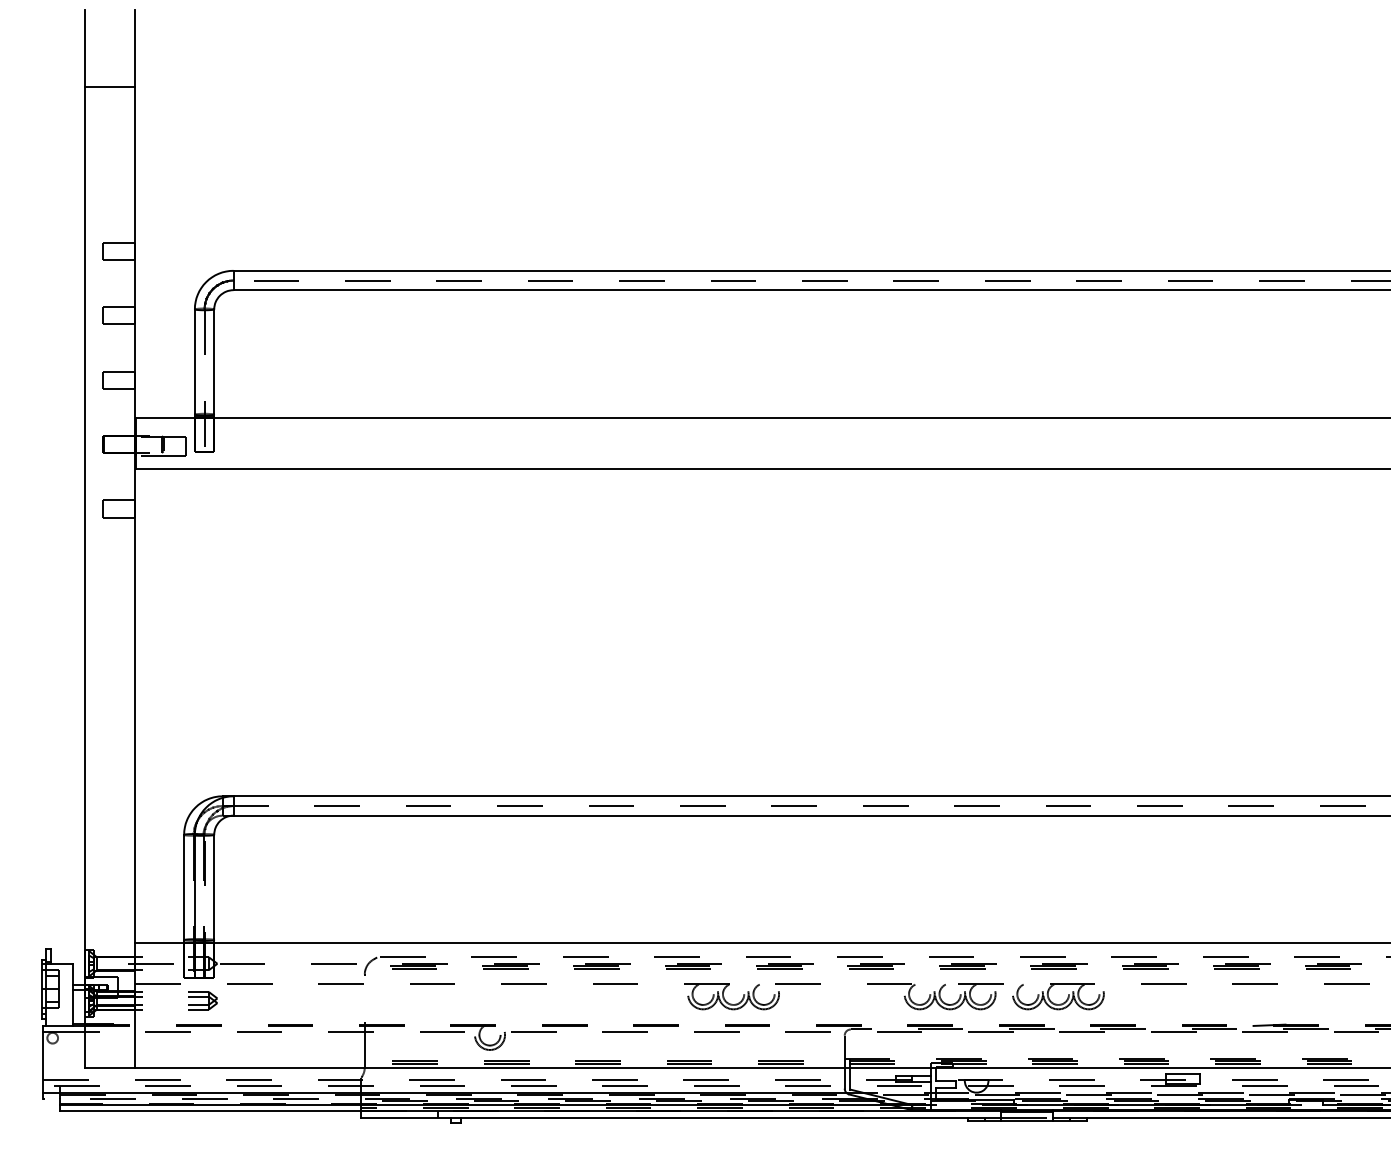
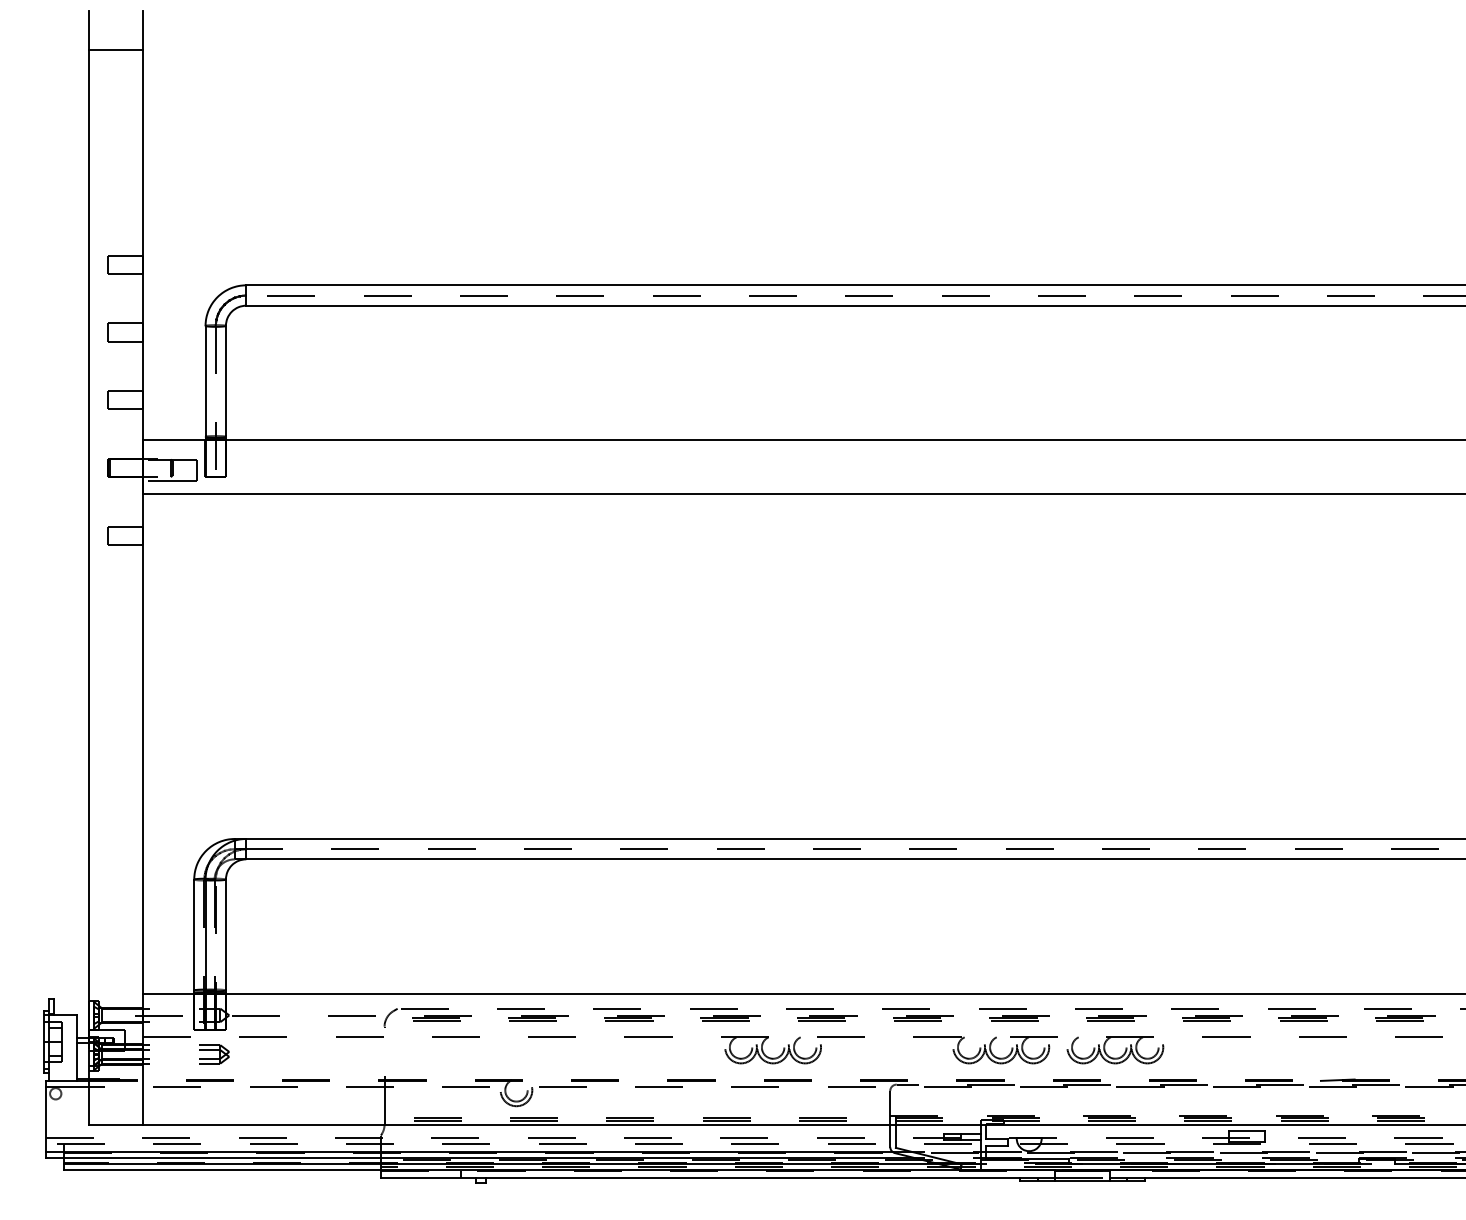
line: (109, 87) -> (115, 50), moved
line: (454, 1099) -> (479, 1158), dashed -> solid

